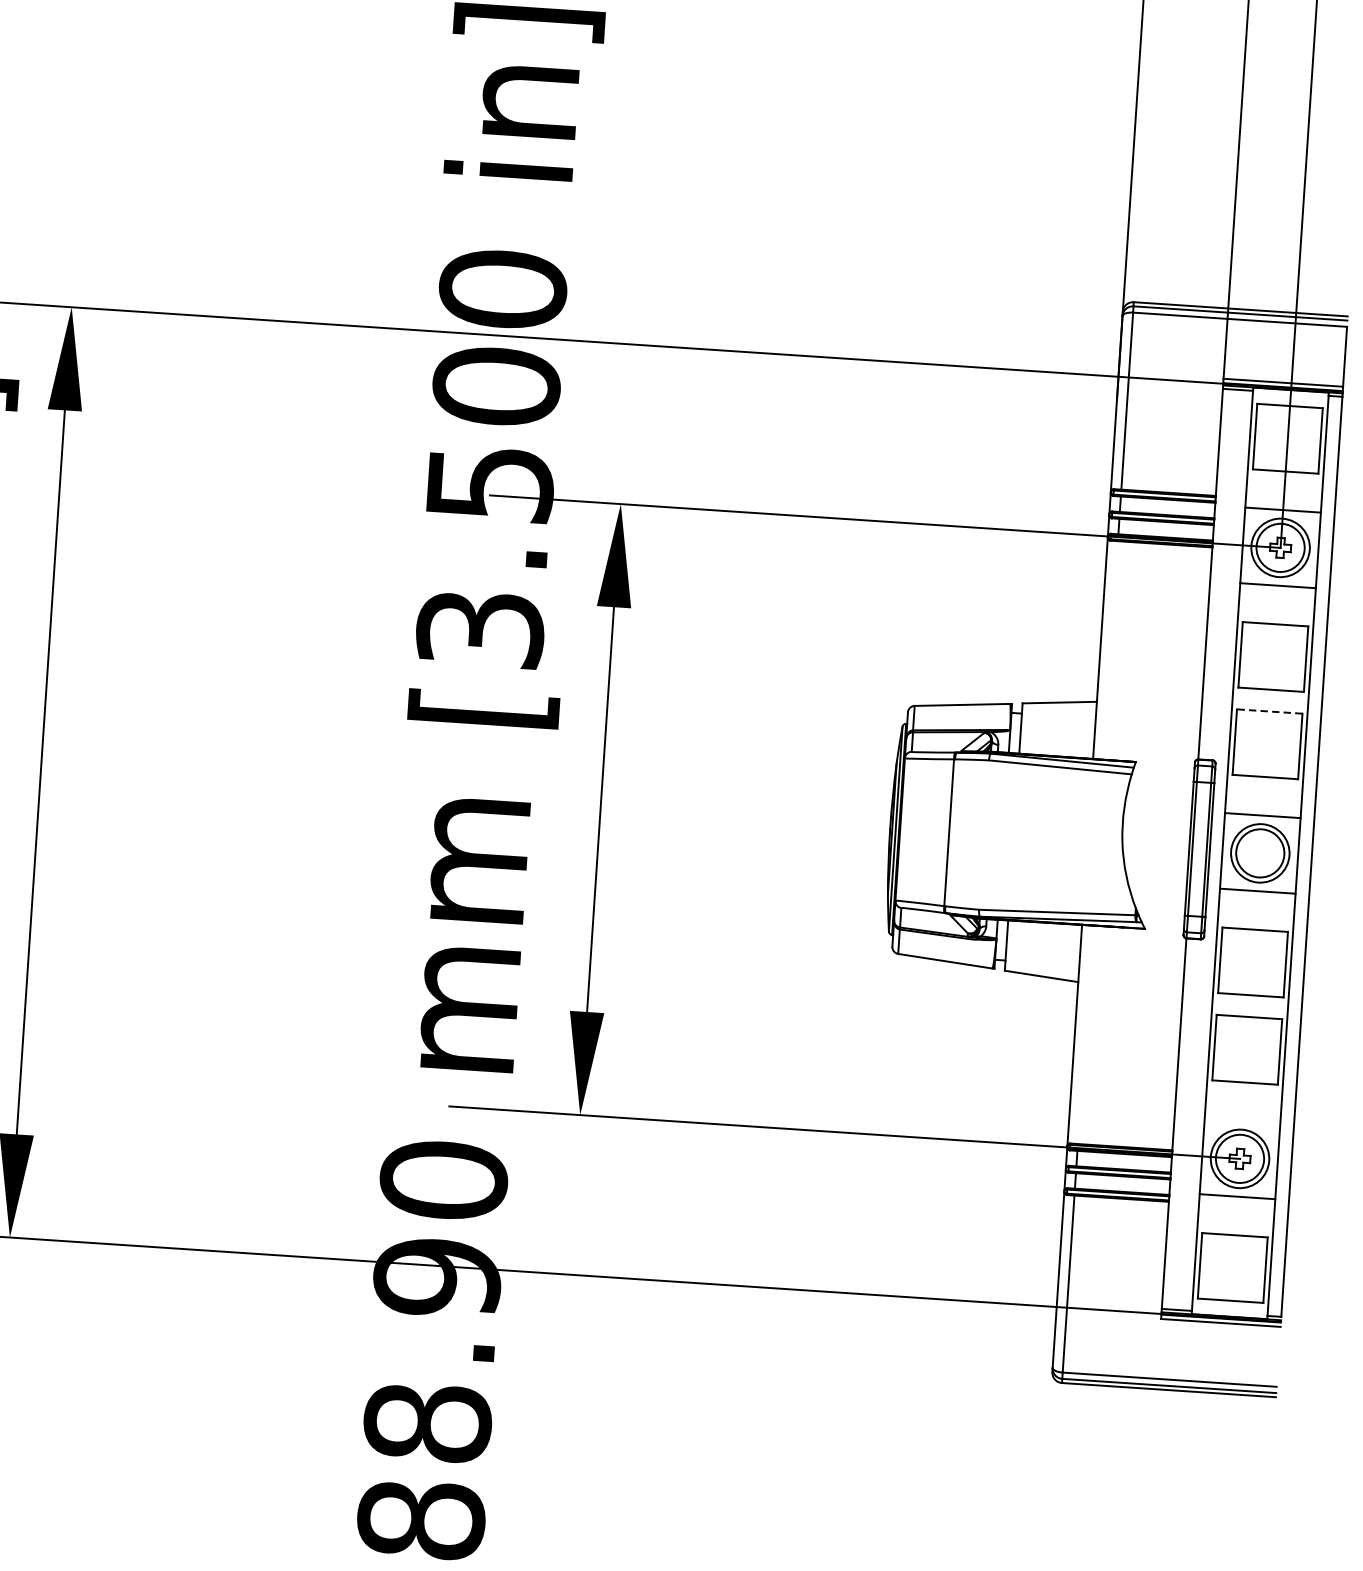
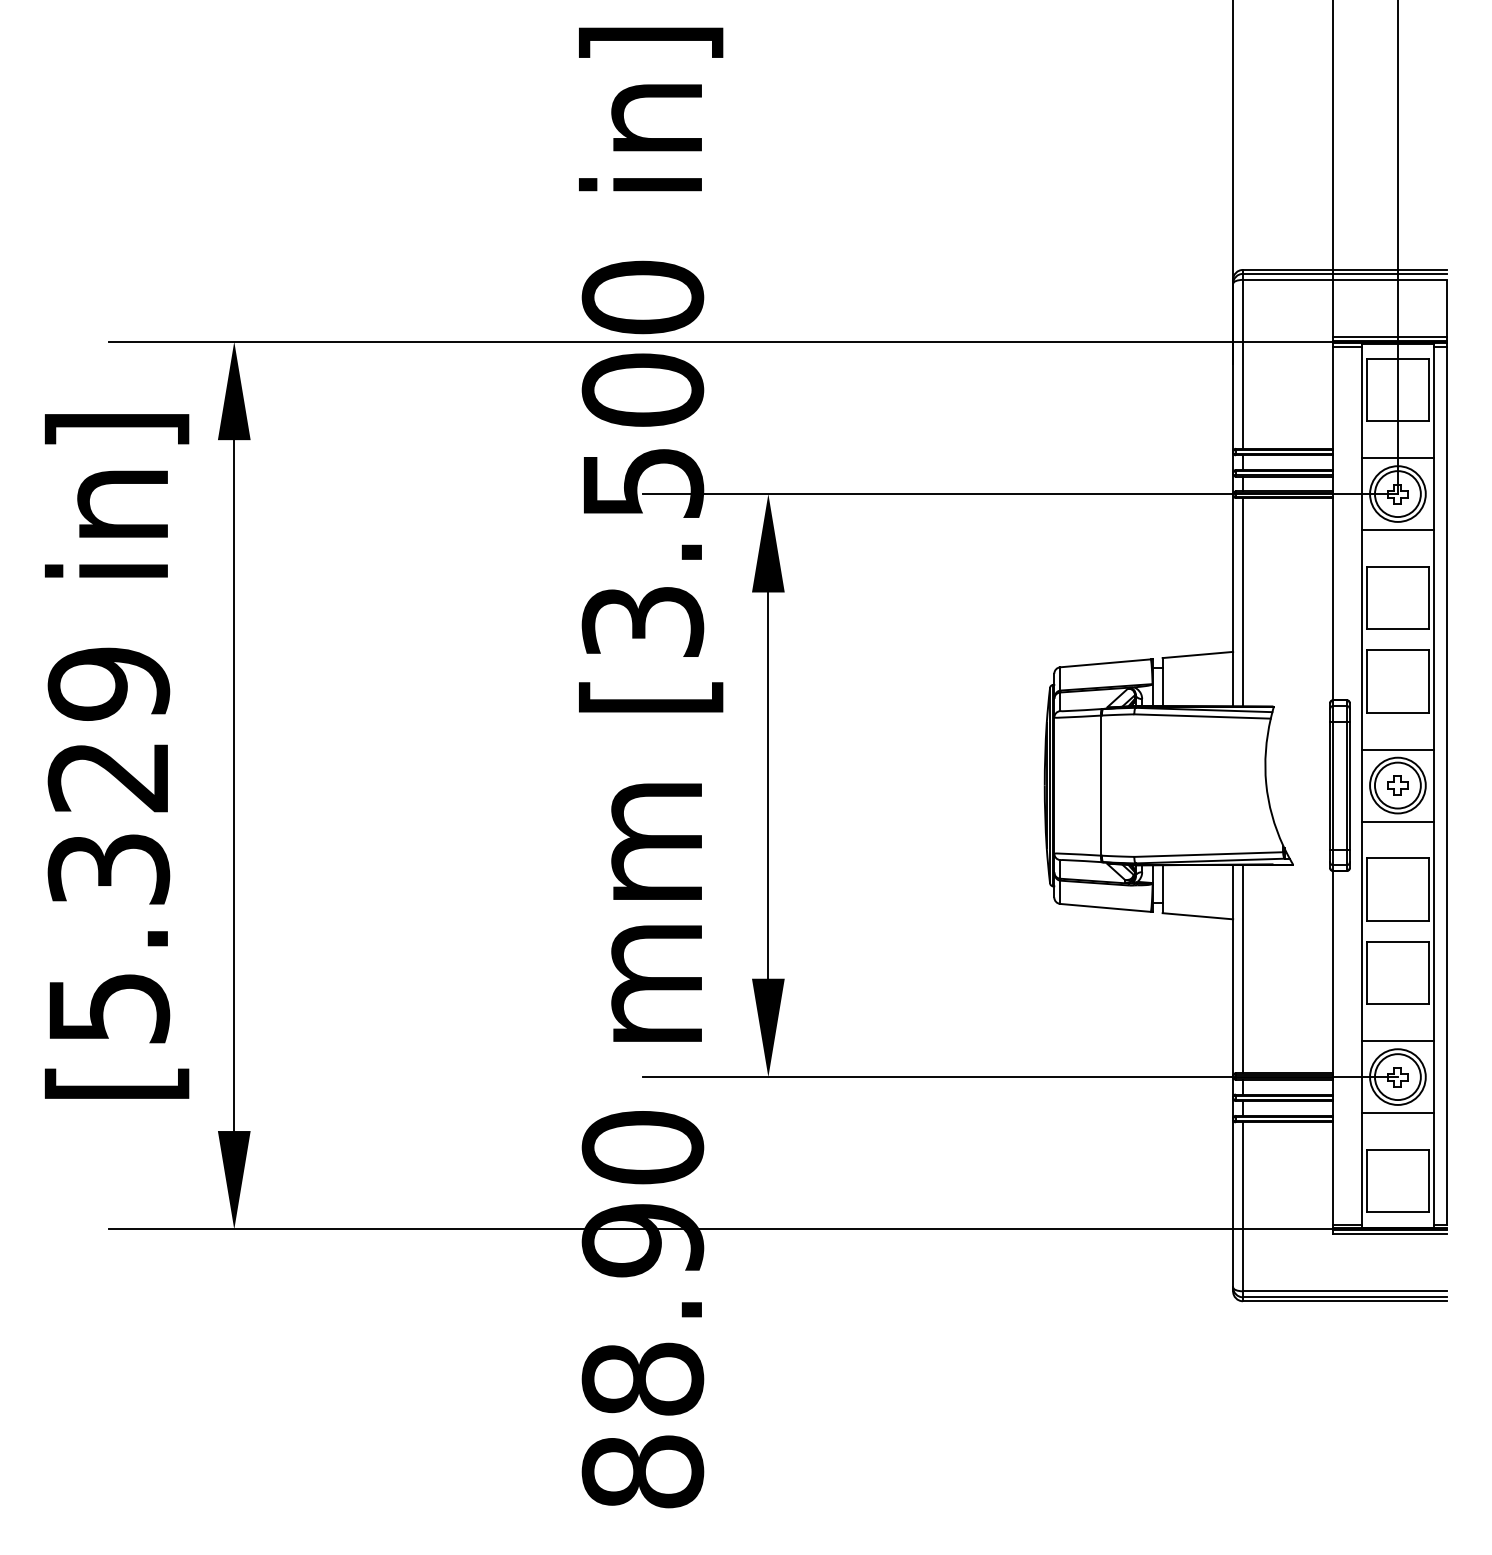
line: (1110, 649) -> (1242, 601), added
line: (1269, 711) -> (1397, 650), dashed -> solid
part: (1259, 853) -> (1397, 785), added
line: (1084, 1034) -> (1242, 968), added
line: (1242, 1121) -> (1397, 1041), added

